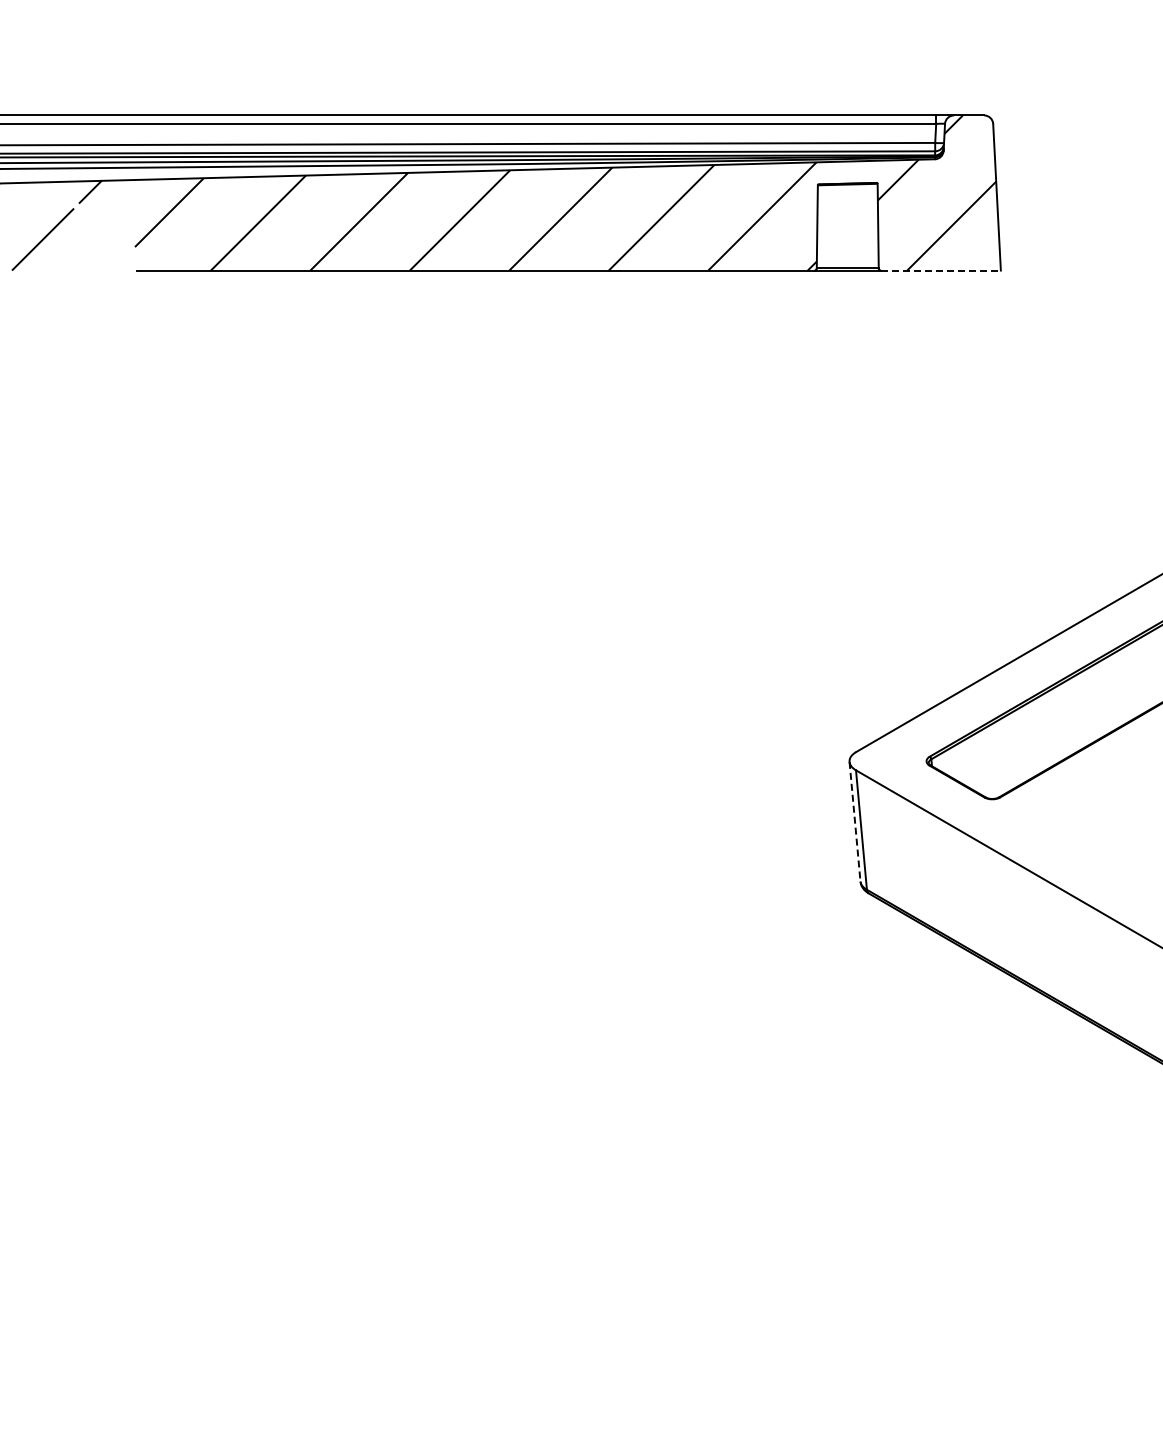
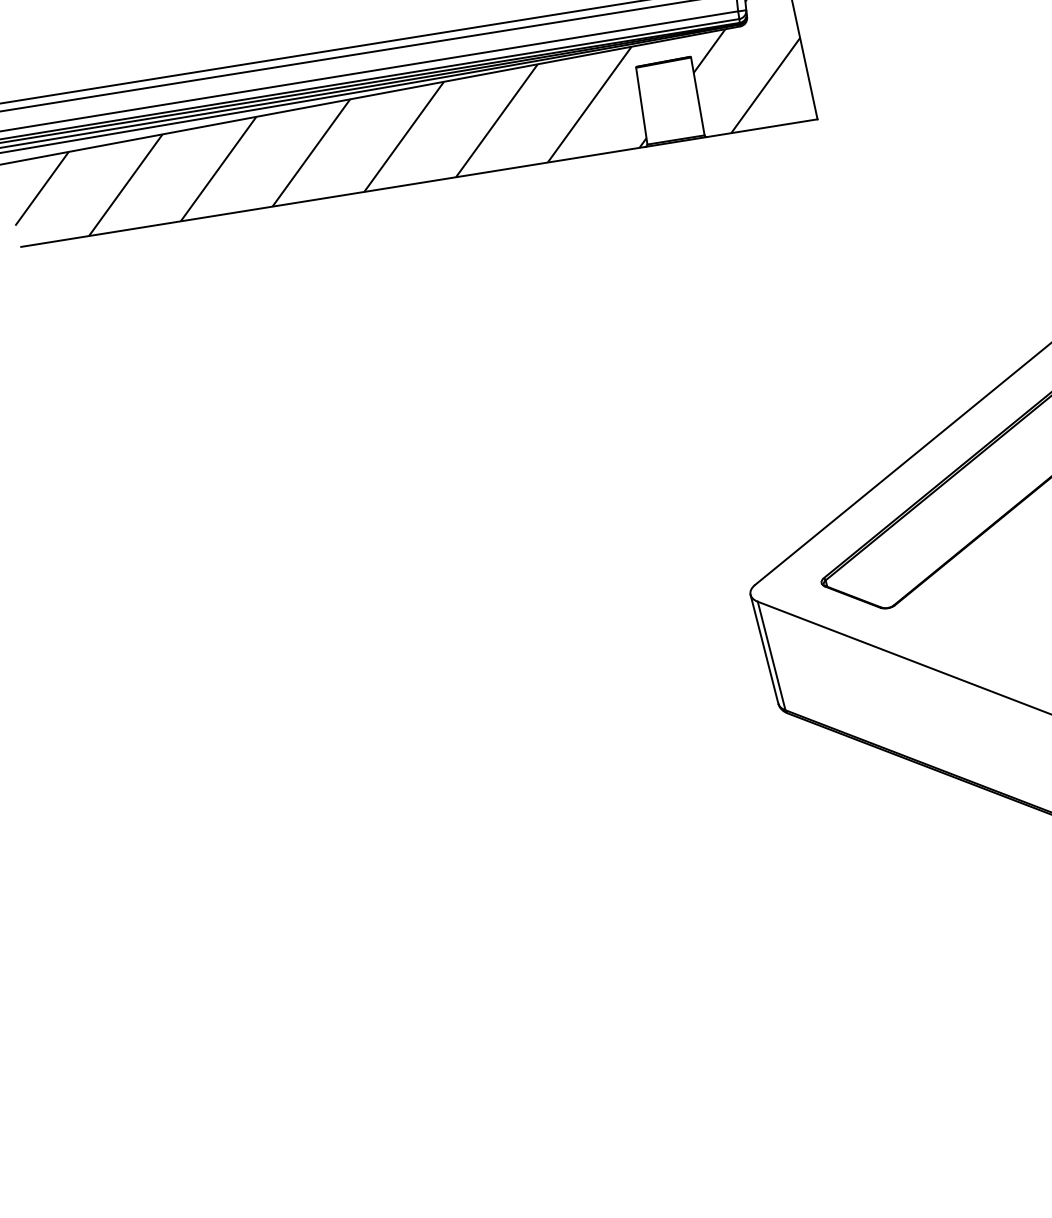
line: (940, 270) -> (761, 128), dashed -> solid
line: (855, 822) -> (765, 649), dashed -> solid

